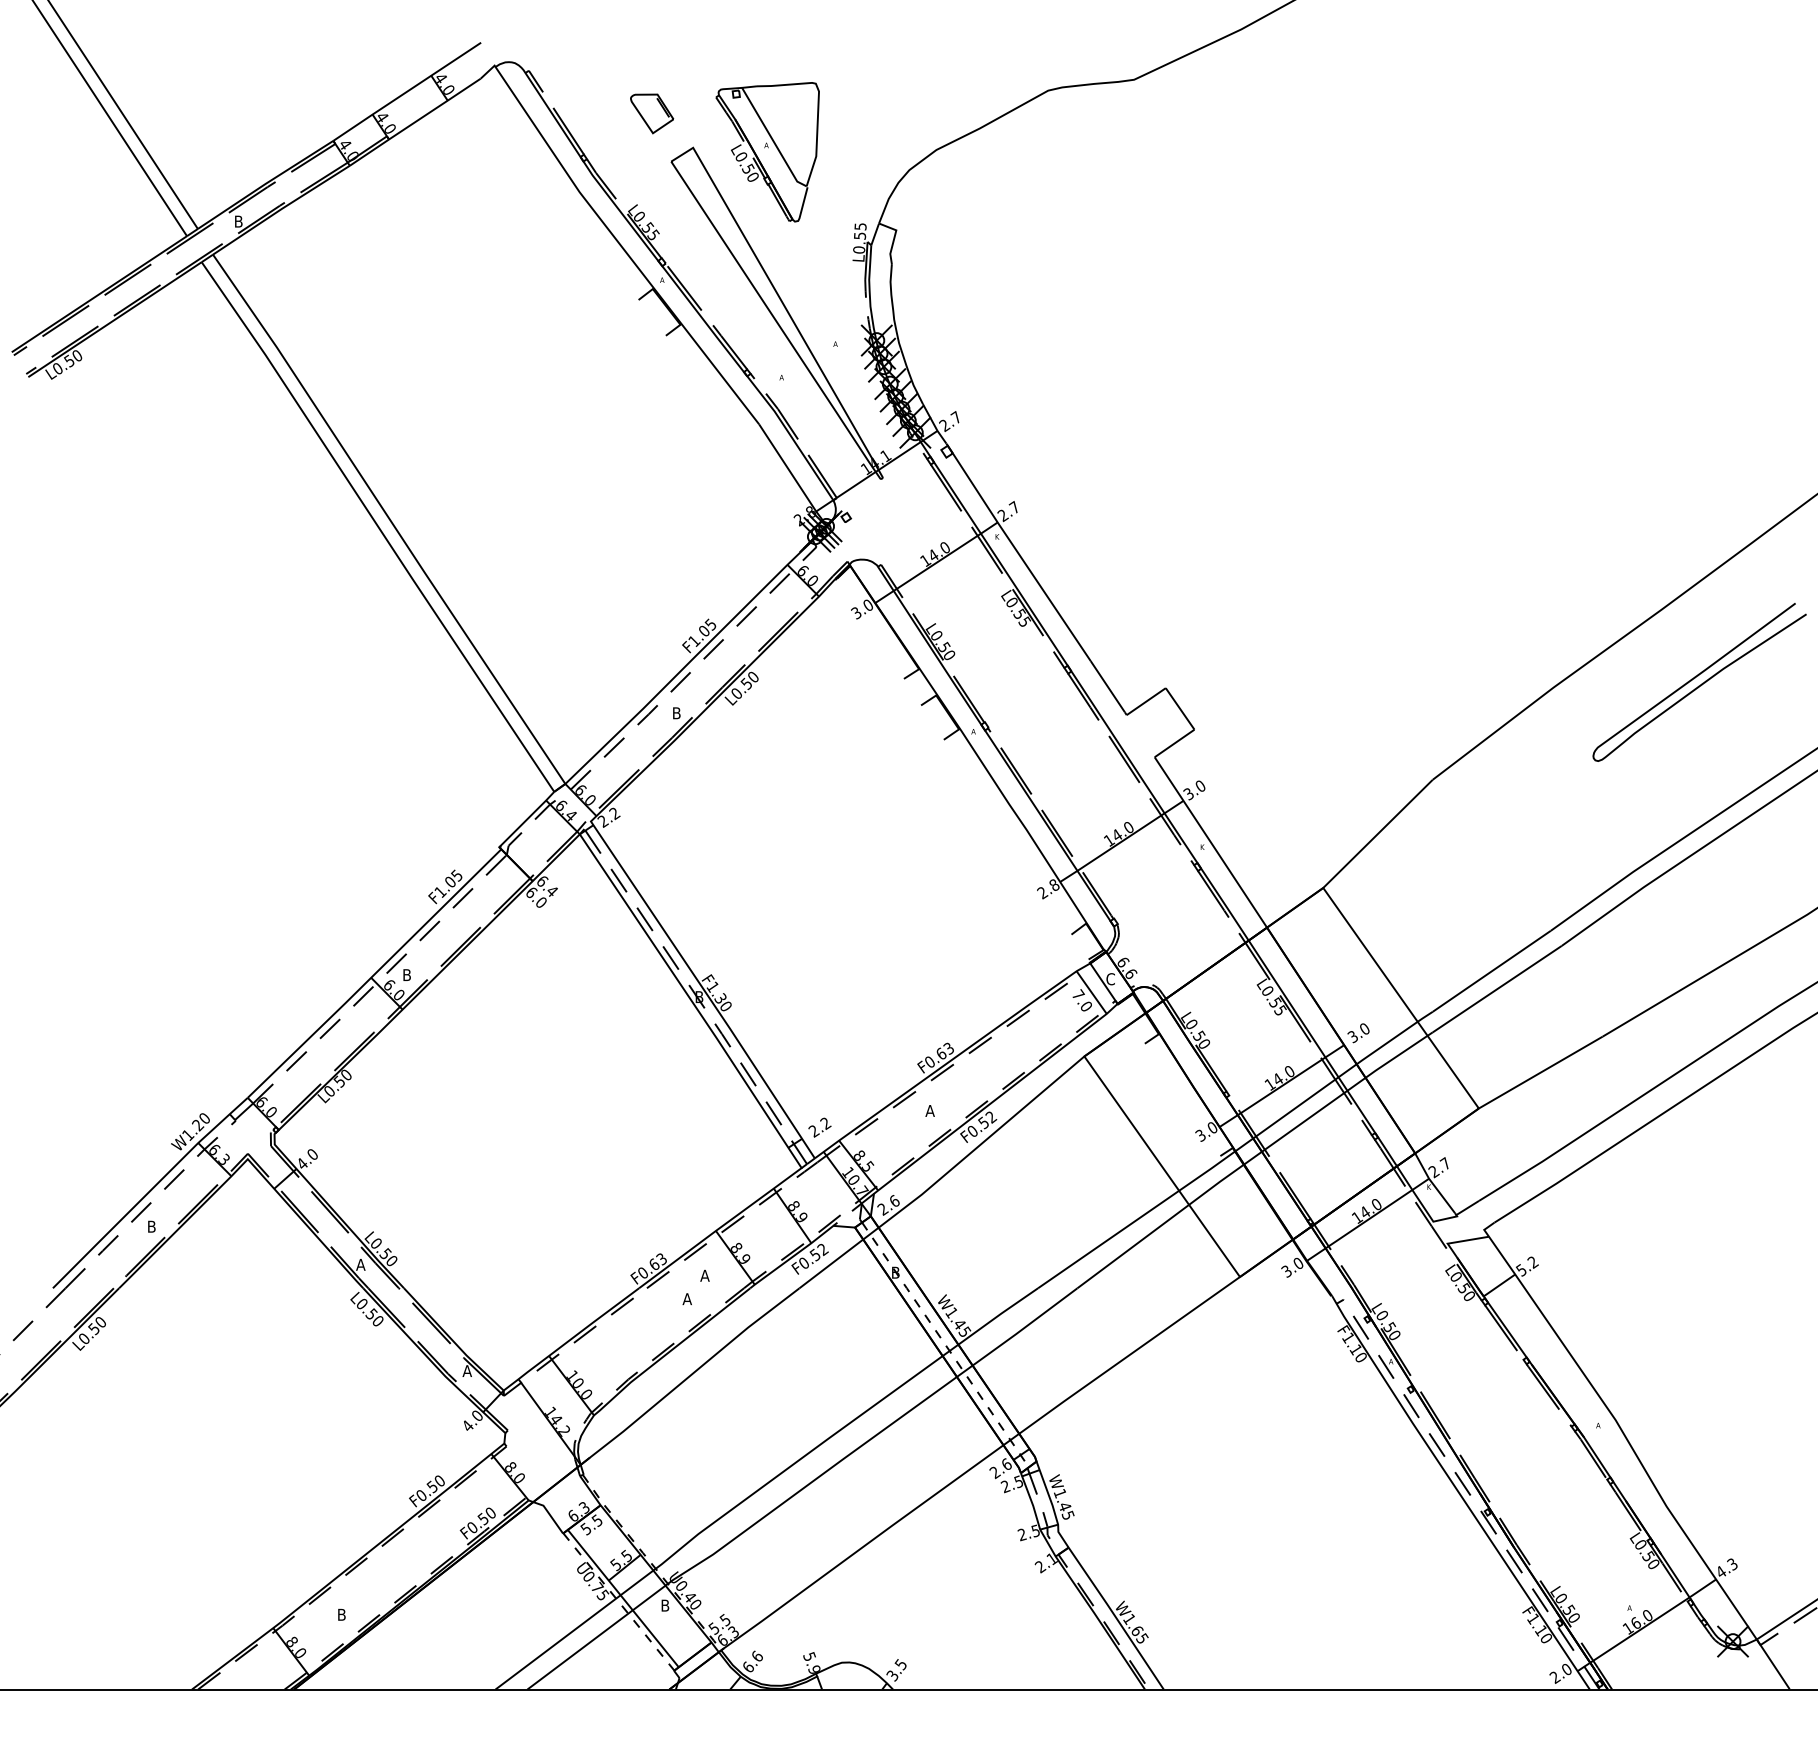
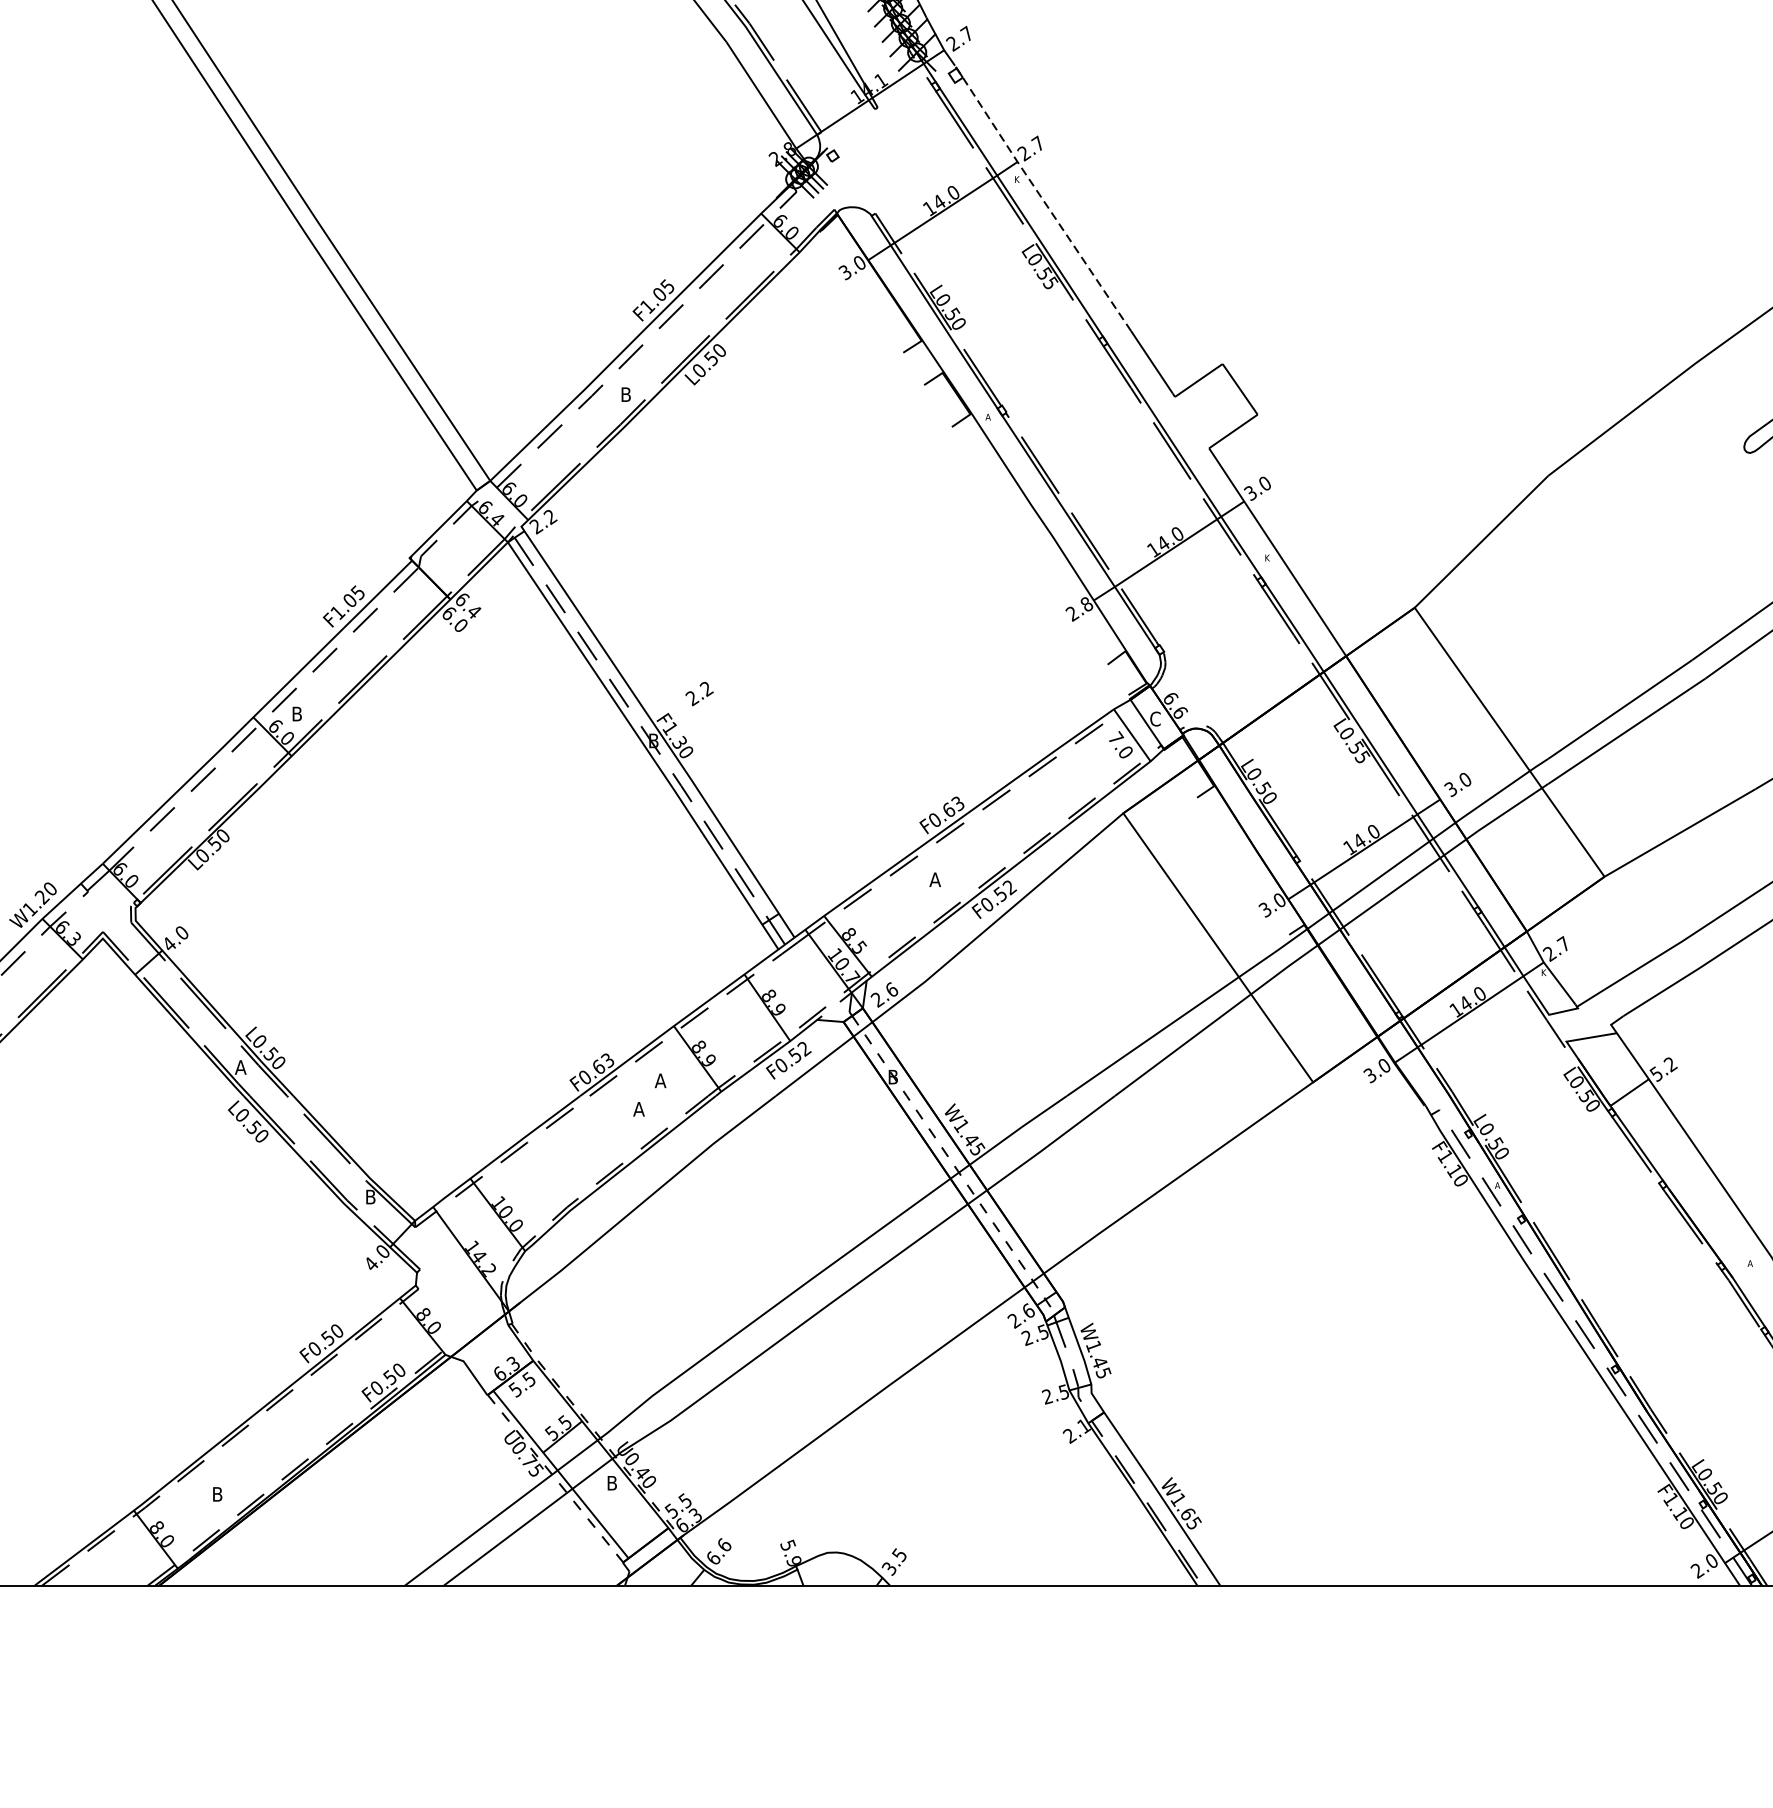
line: (1017, 551) -> (1041, 197), solid -> dashed
text: (819, 1127) -> (699, 693), moved
text: (466, 1370) -> (369, 1196), A -> B

